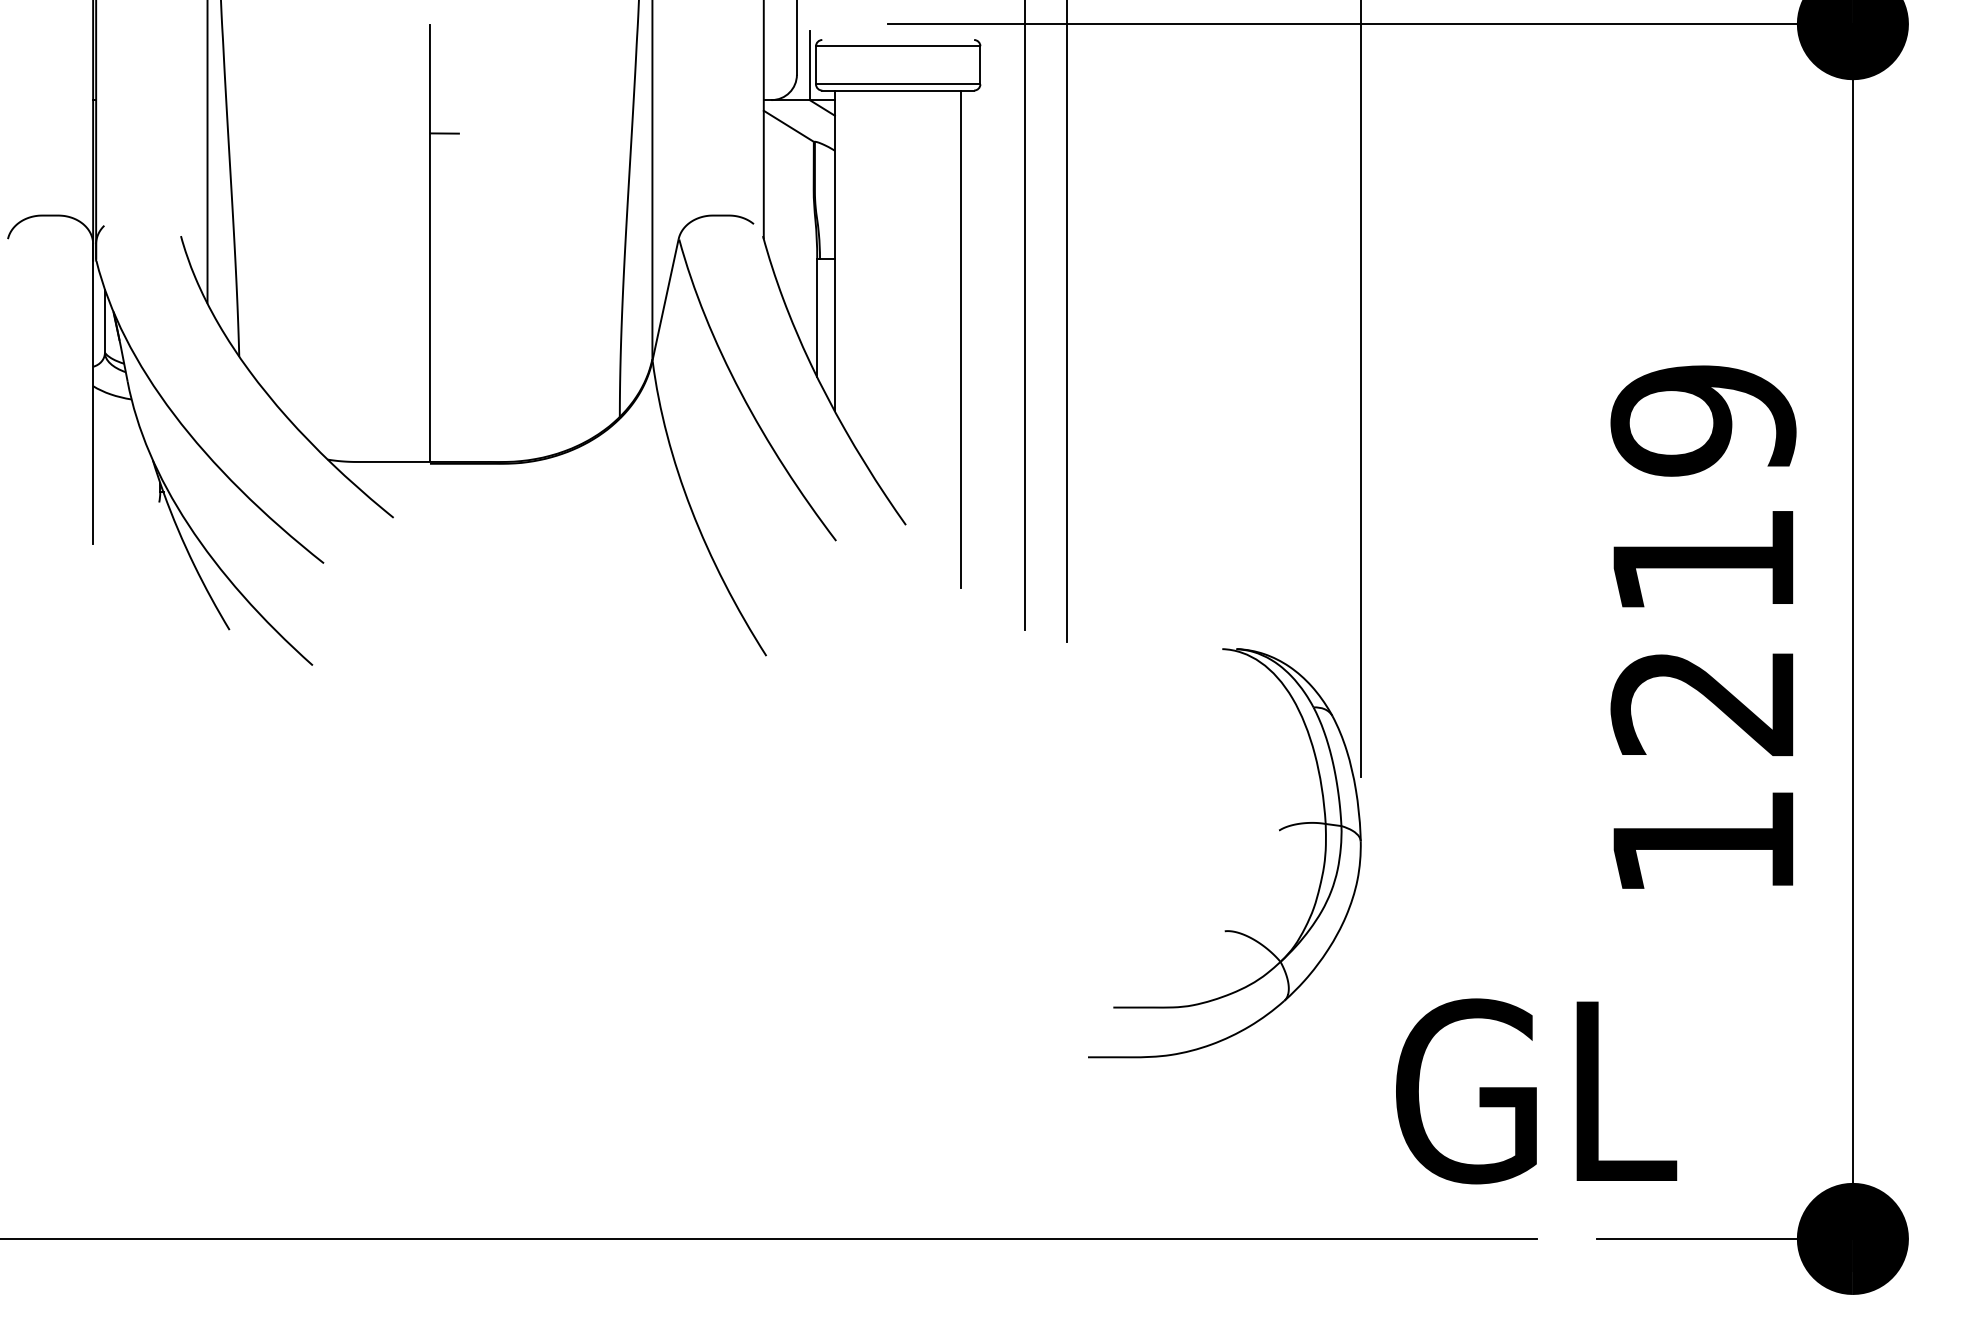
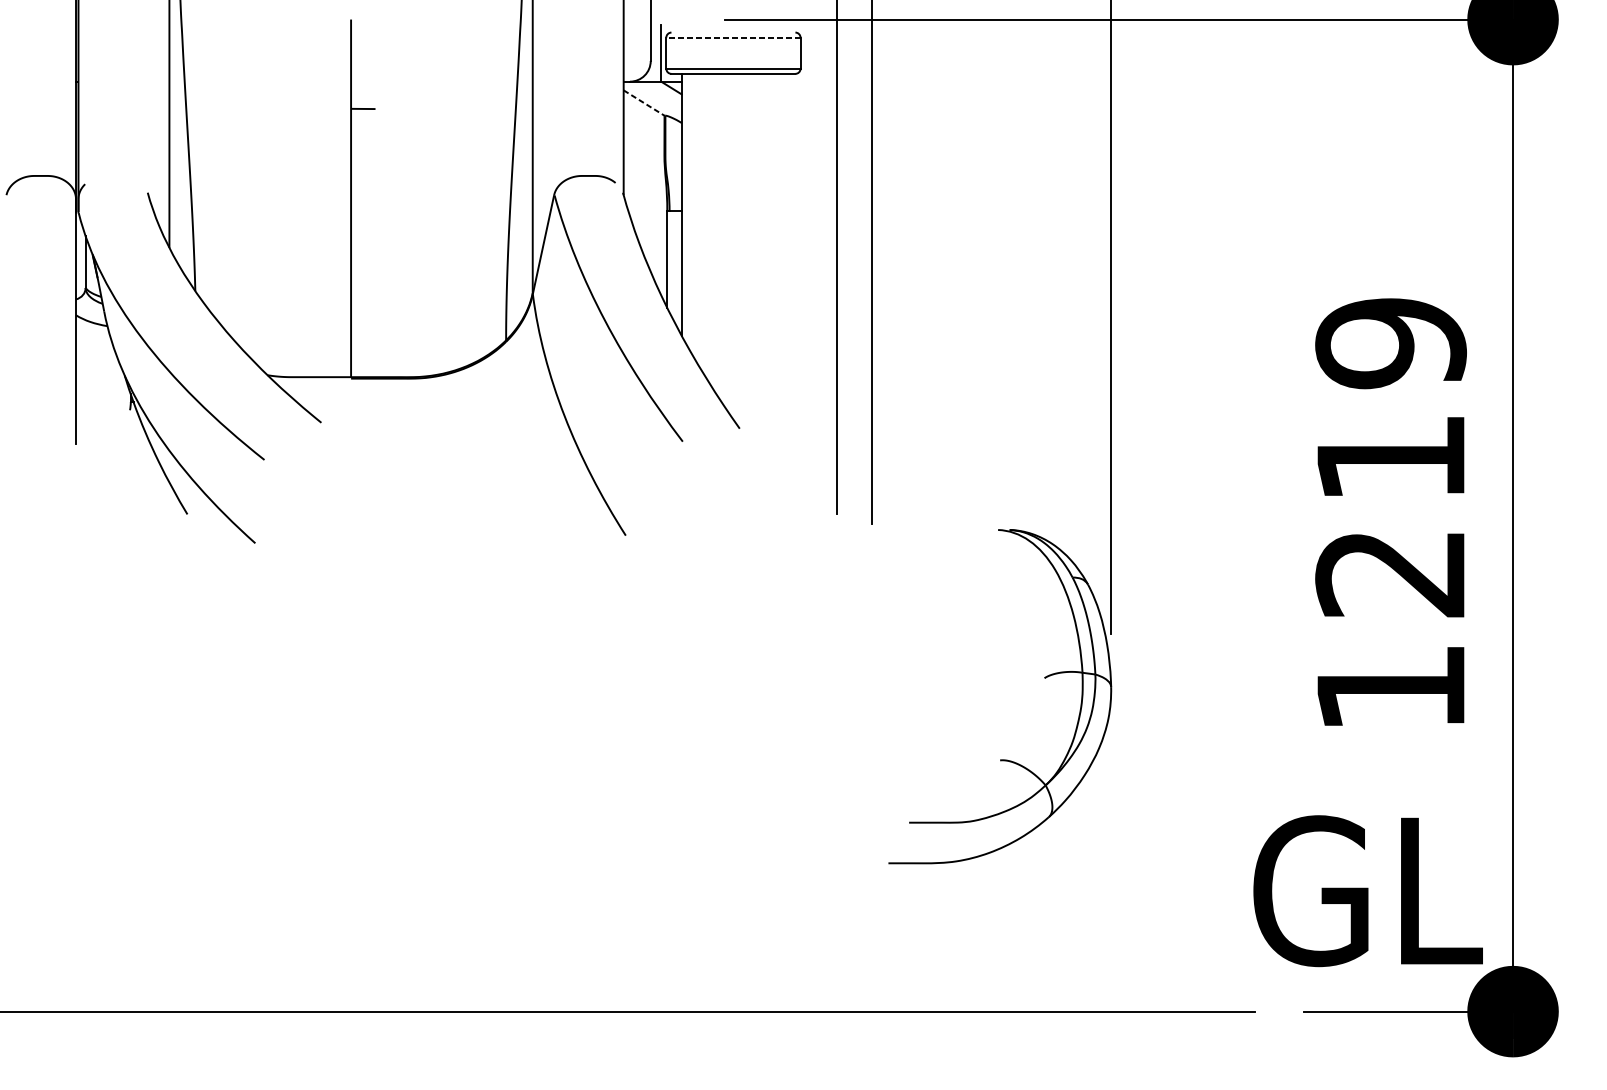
line: (897, 46) -> (732, 37), solid -> dashed
line: (788, 126) -> (643, 103), solid -> dashed
line: (961, 338) -> (785, 276), removed
text: (1536, 1091) -> (1368, 891), moved

